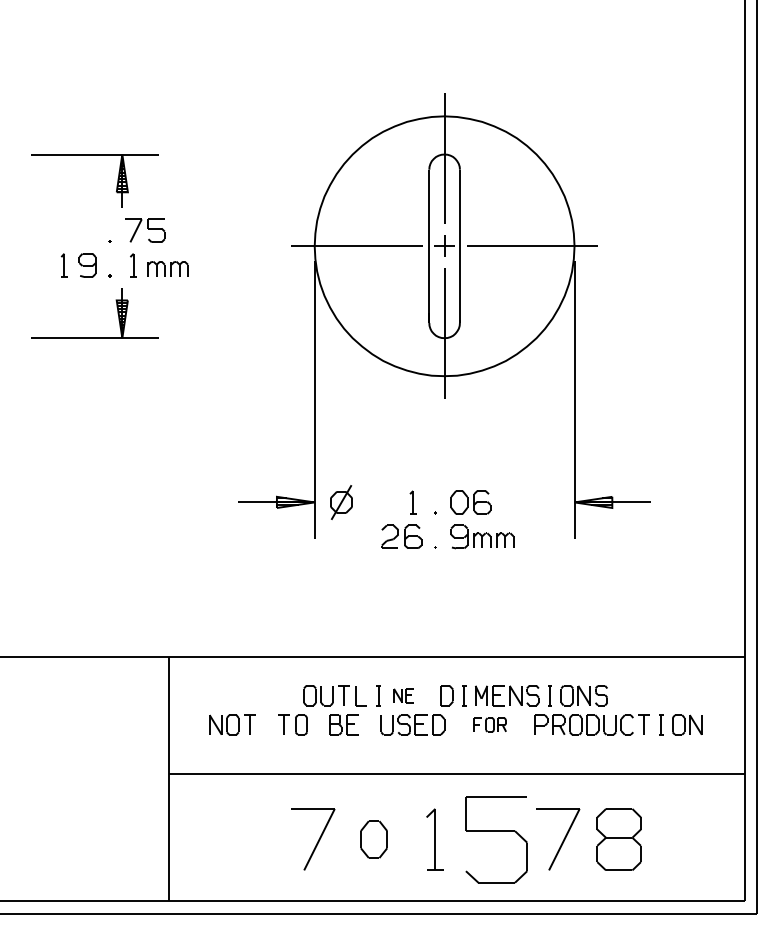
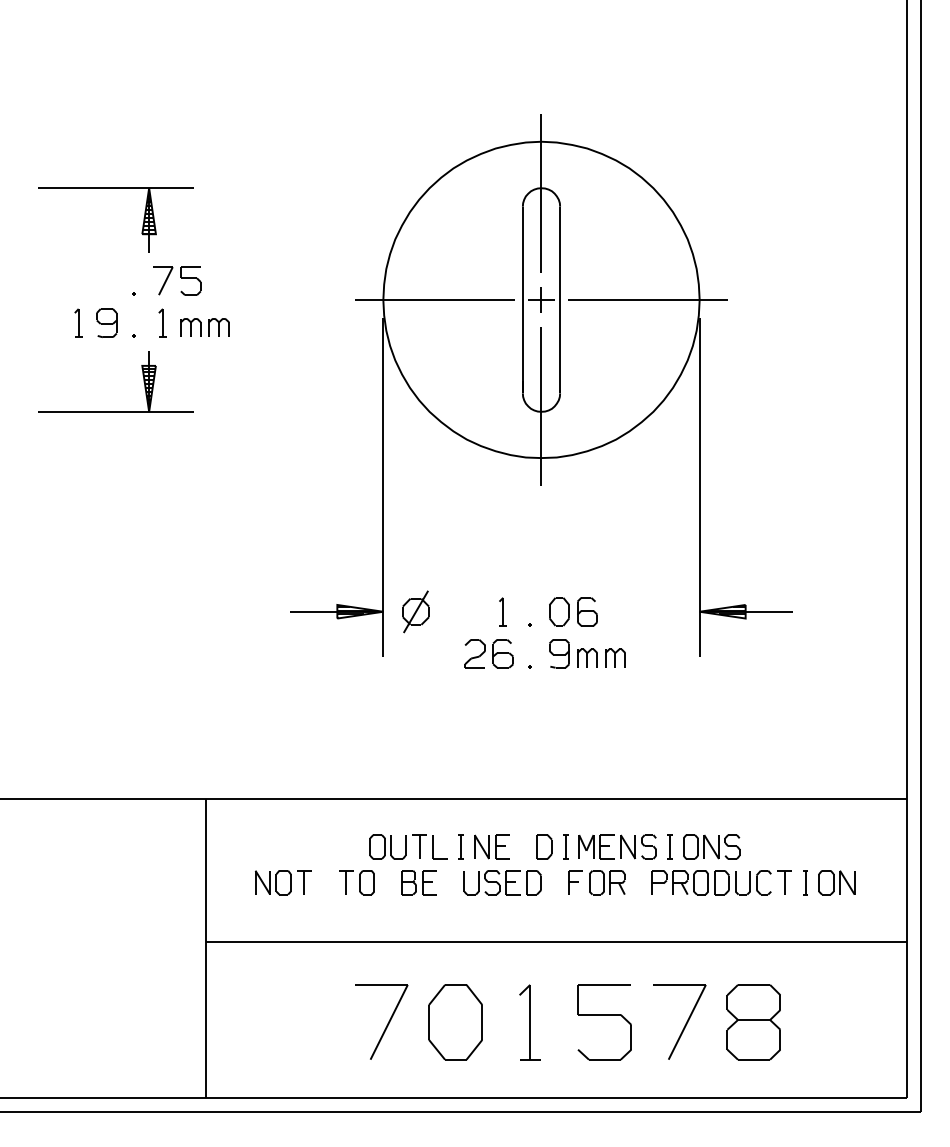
part: (403, 695) -> (491, 846), size x1.43
part: (489, 724) -> (596, 882), size x1.43
part: (373, 839) -> (454, 1022), size x1.67
part: (496, 839) -> (604, 1022), size x0.71

